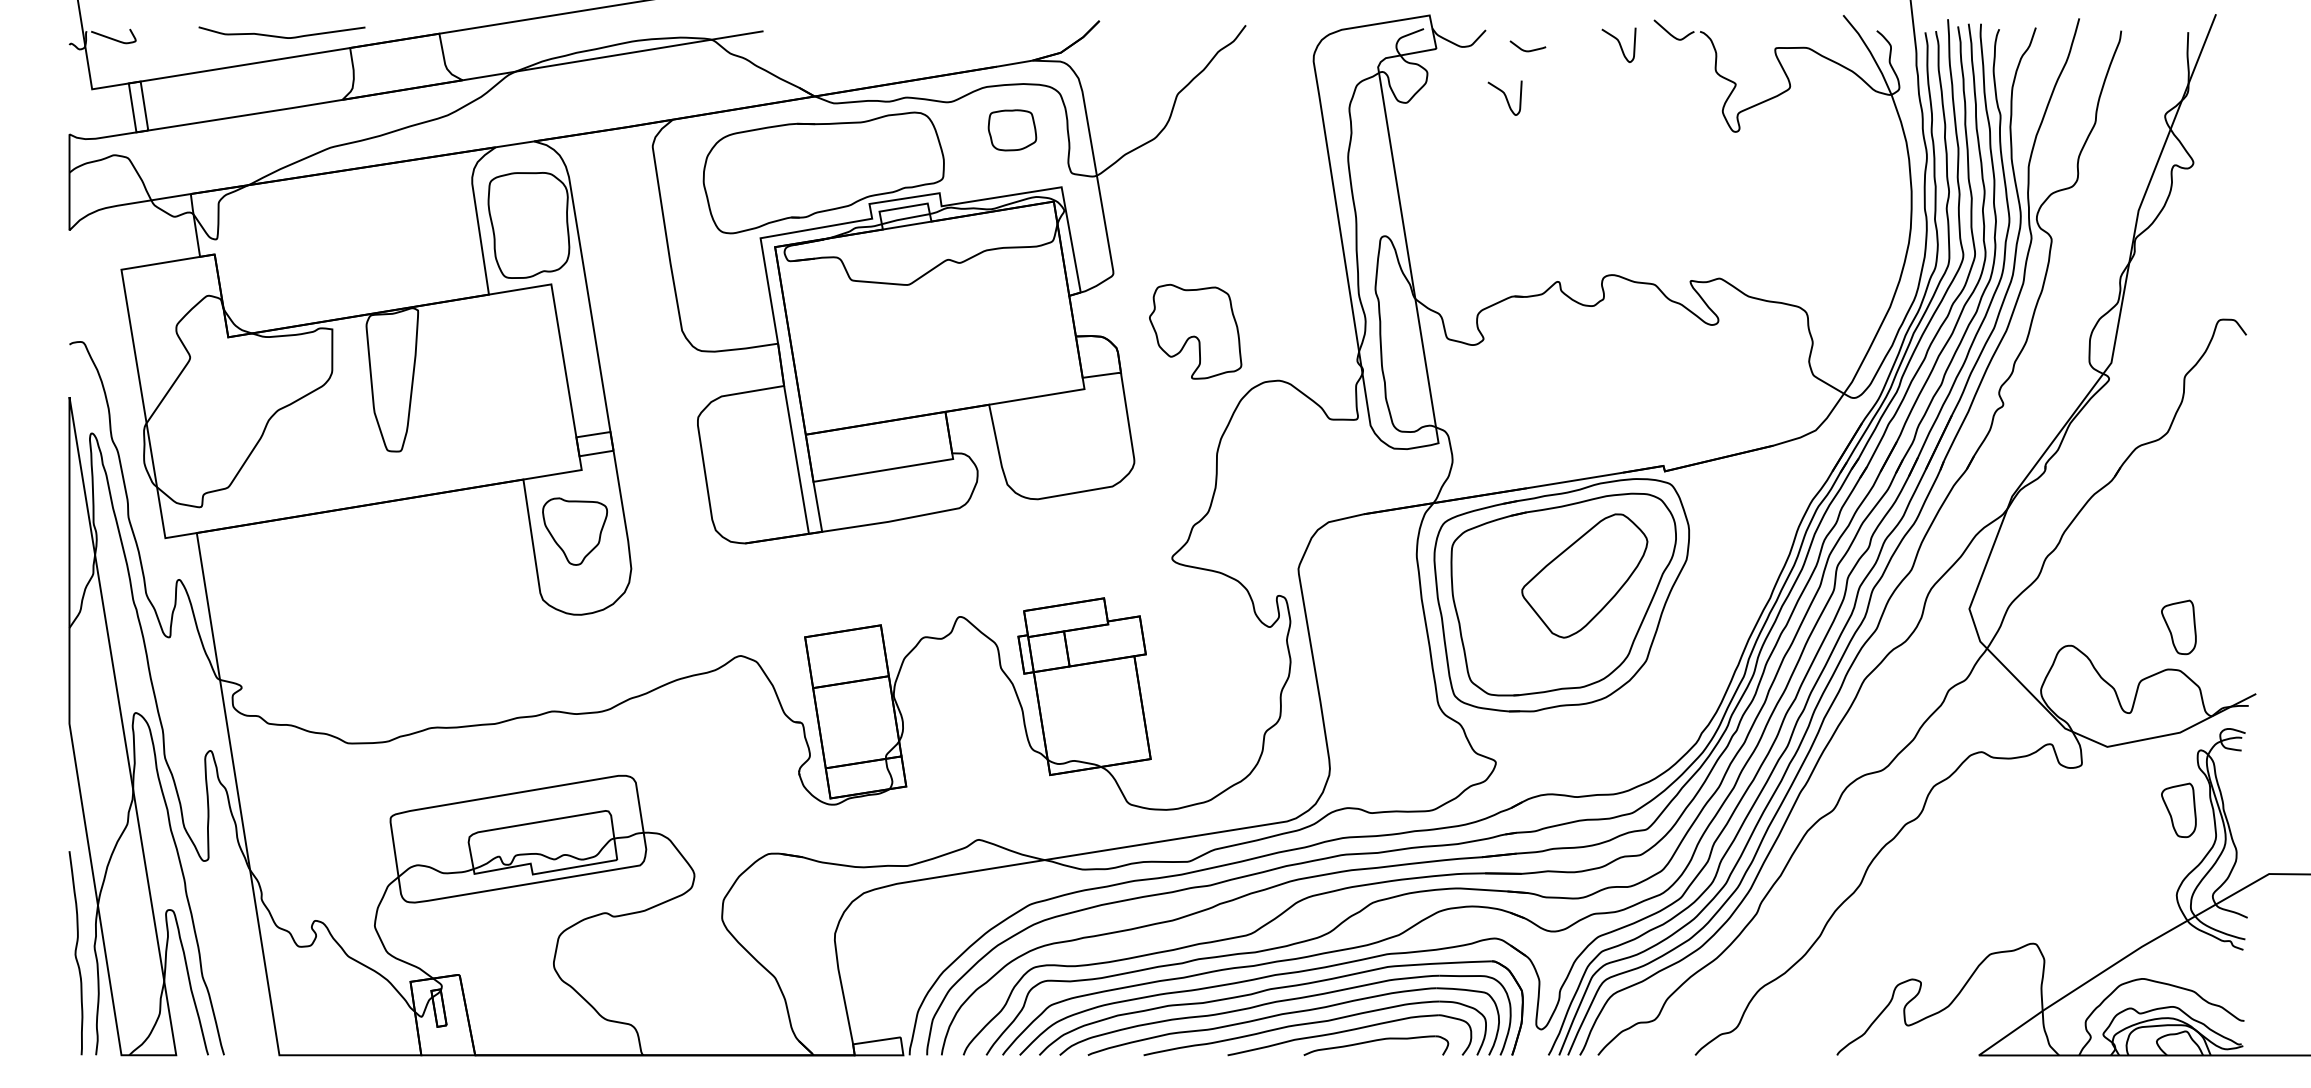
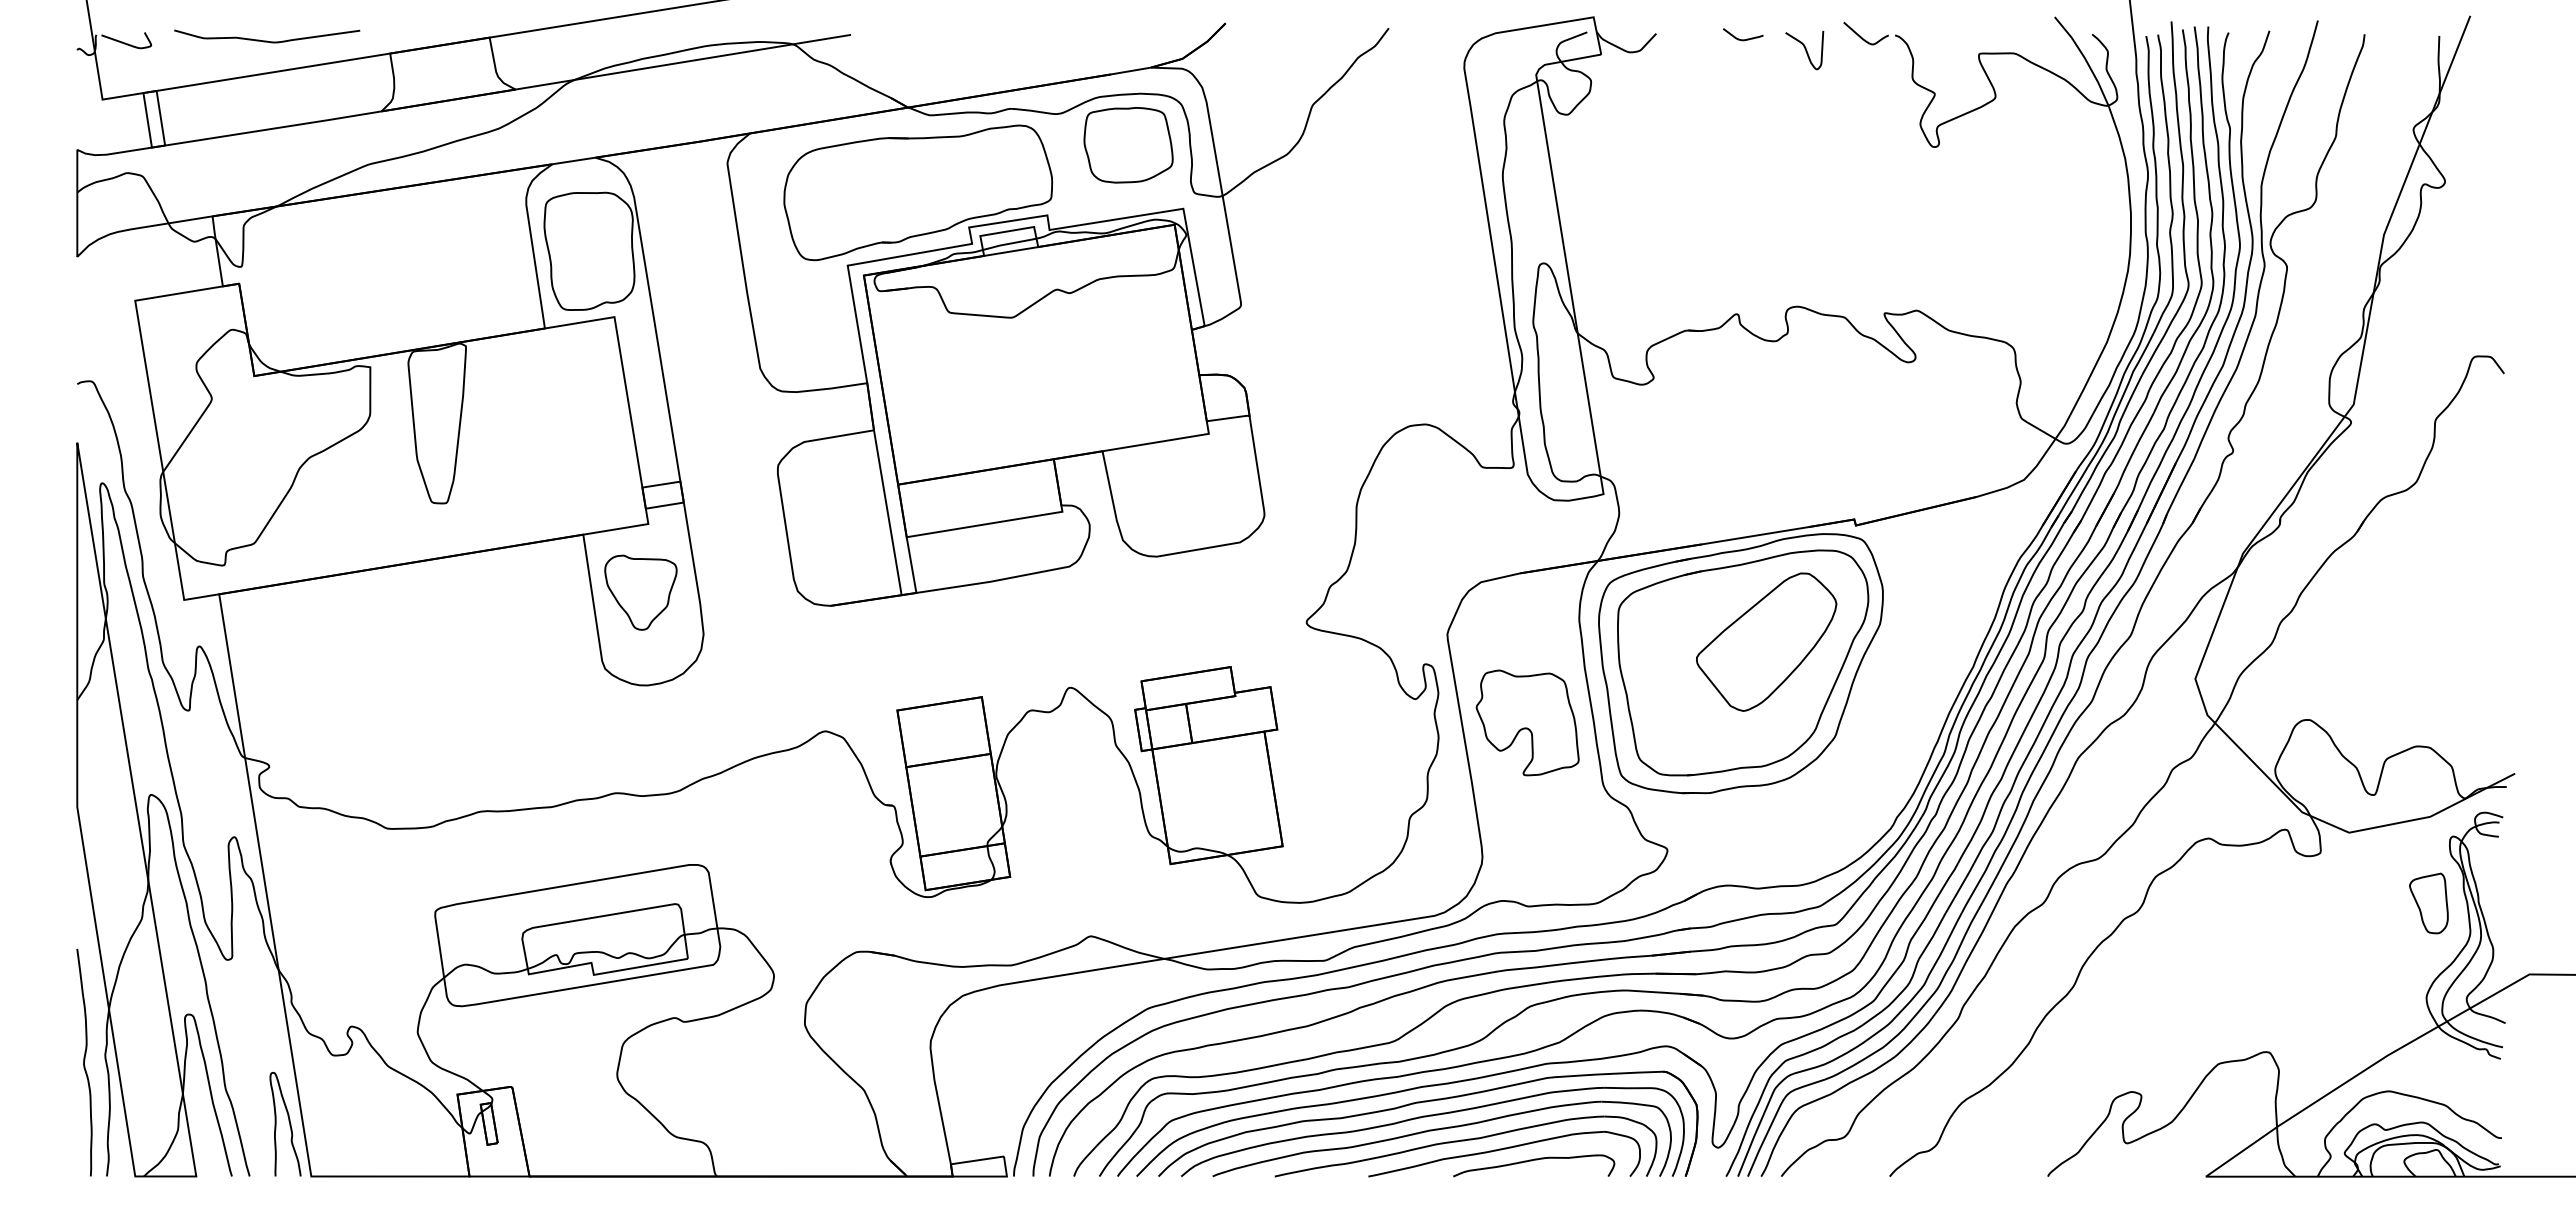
curve: (282, 36) -> (267, 40), moved
curve: (1528, 50) -> (1743, 39), moved
curve: (1504, 97) -> (1677, 108), removed
part: (1012, 130) -> (1128, 145), size x1.67
part: (1195, 331) -> (1527, 722), moved
part: (2178, 627) -> (2428, 699), removed
curve: (259, 1008) -> (289, 1124), added

